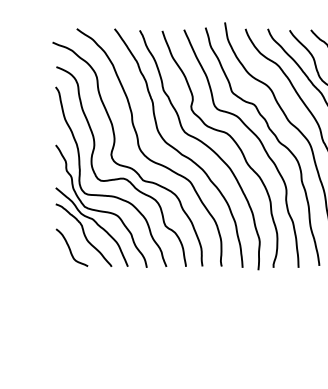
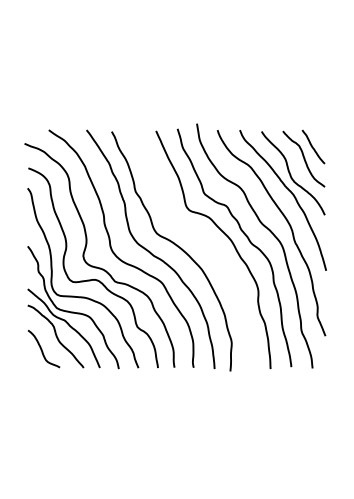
curve: (230, 138) -> (202, 239), removed

